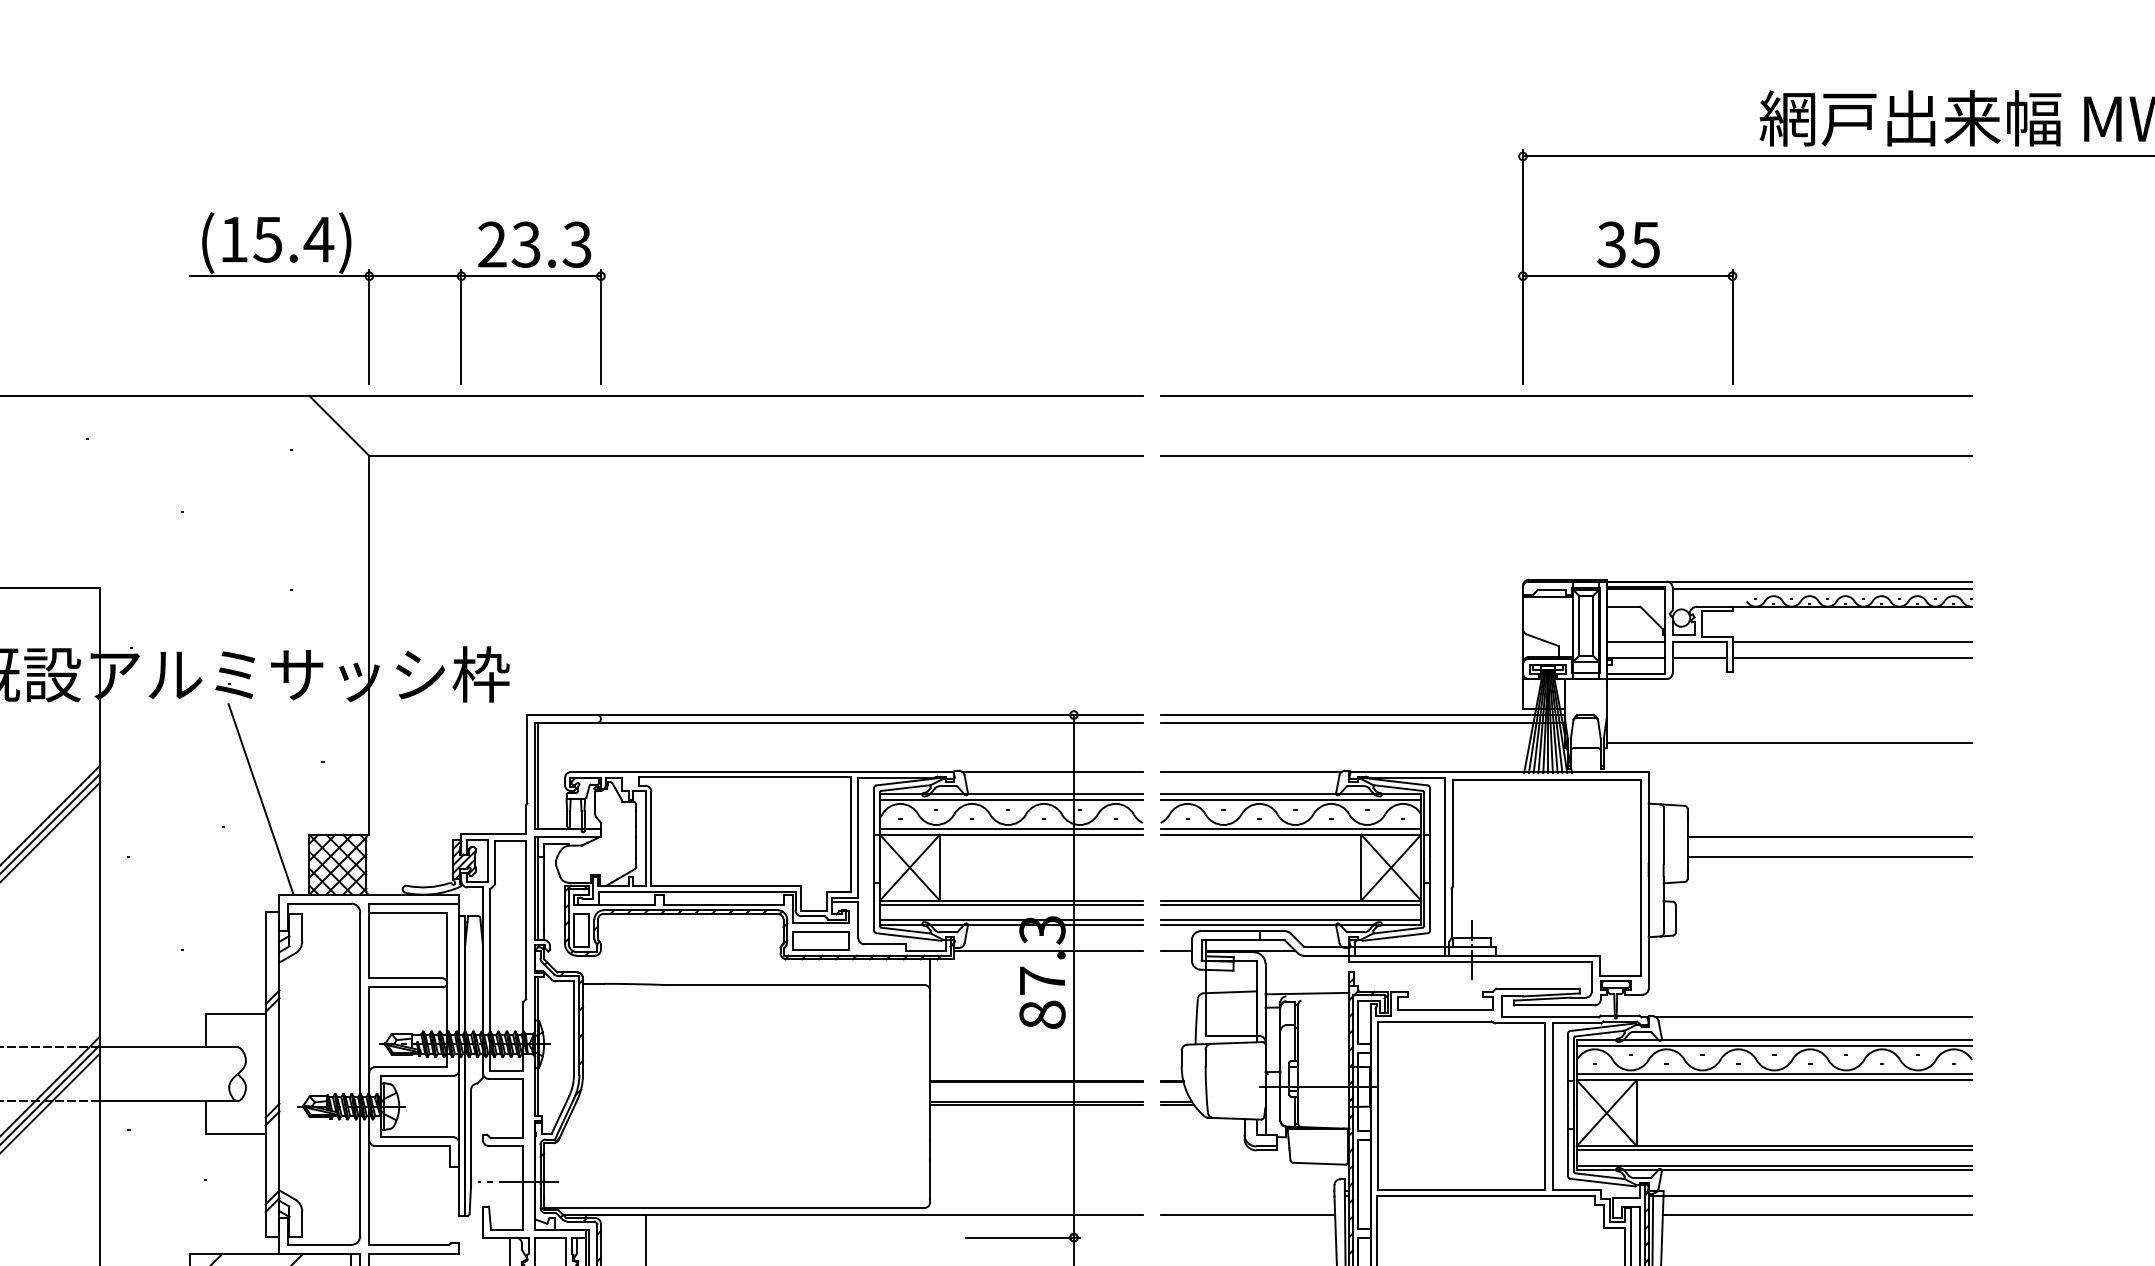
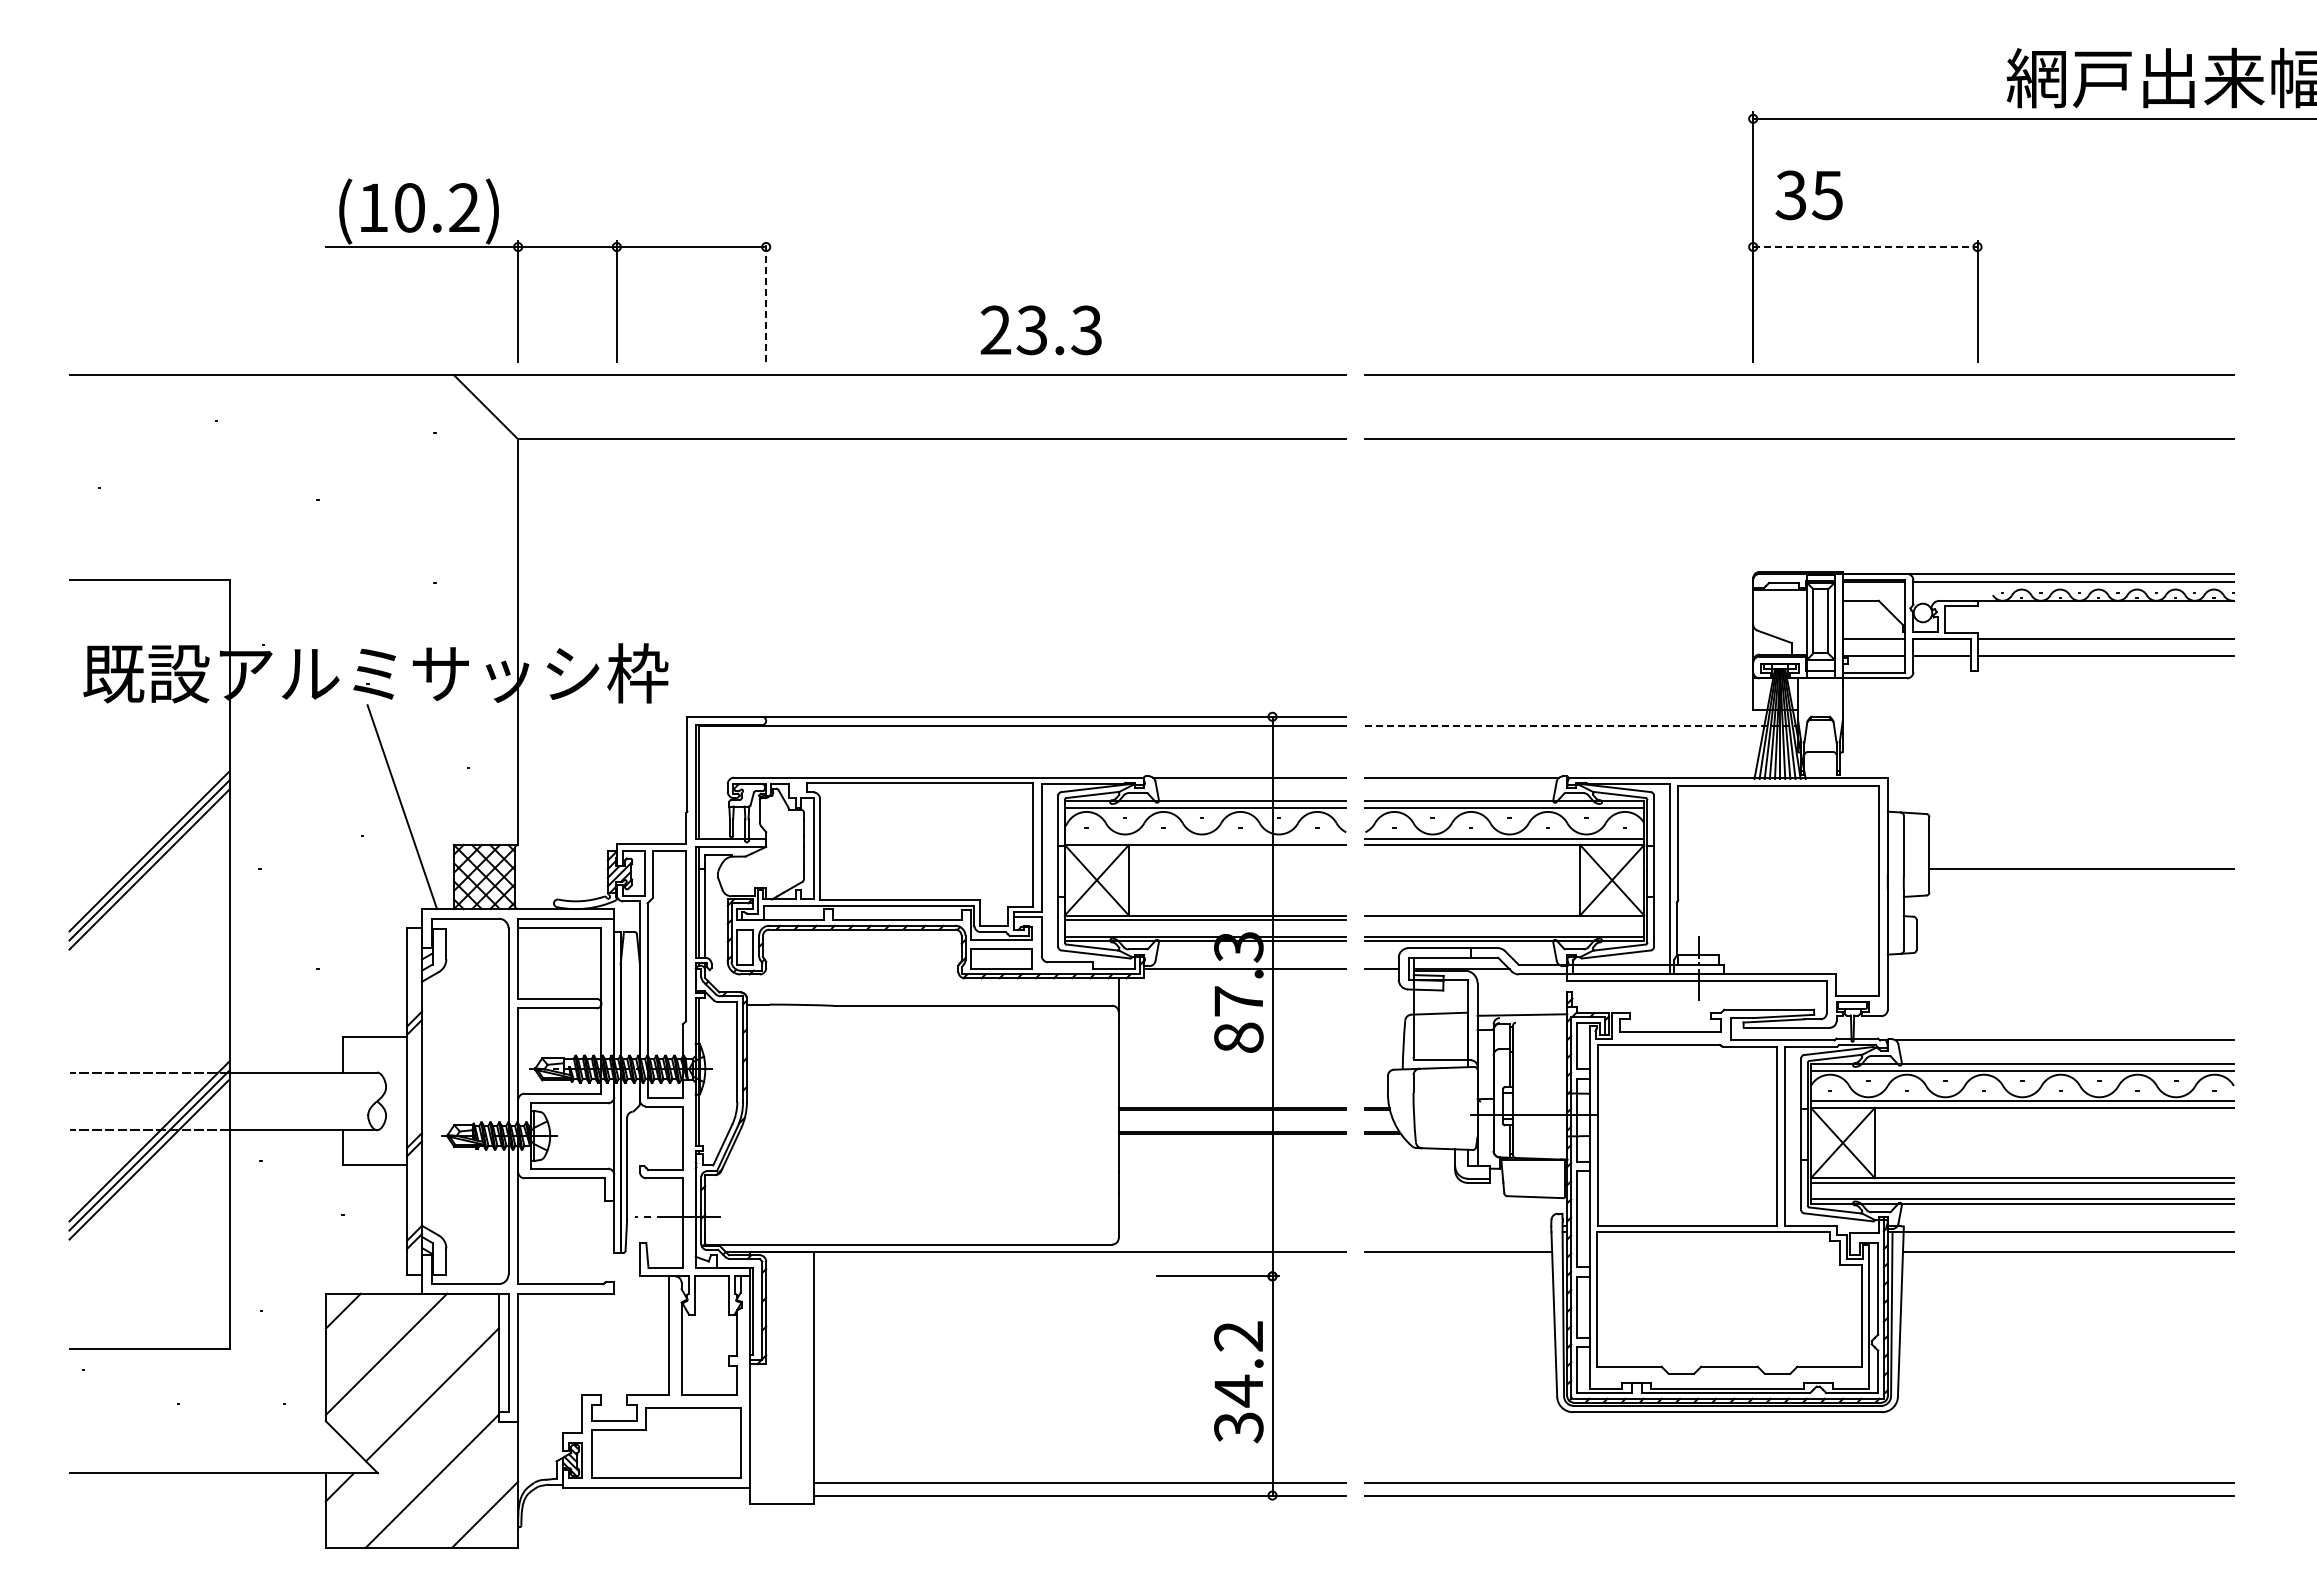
text: (293, 239) -> (436, 207), (15.4) -> (10.2)
text: (534, 244) -> (1040, 330), moved
text: (1627, 244) -> (1808, 195), moved
line: (1627, 276) -> (1865, 247), solid -> dashed
line: (601, 327) -> (766, 301), solid -> dashed
line: (1362, 714) -> (1581, 716), removed
line: (1363, 723) -> (1582, 725), solid -> dashed
line: (1788, 742) -> (2037, 746), removed
line: (1011, 828) -> (1205, 838), removed
line: (1829, 836) -> (2081, 846), removed
line: (1290, 905) -> (1504, 920), removed

